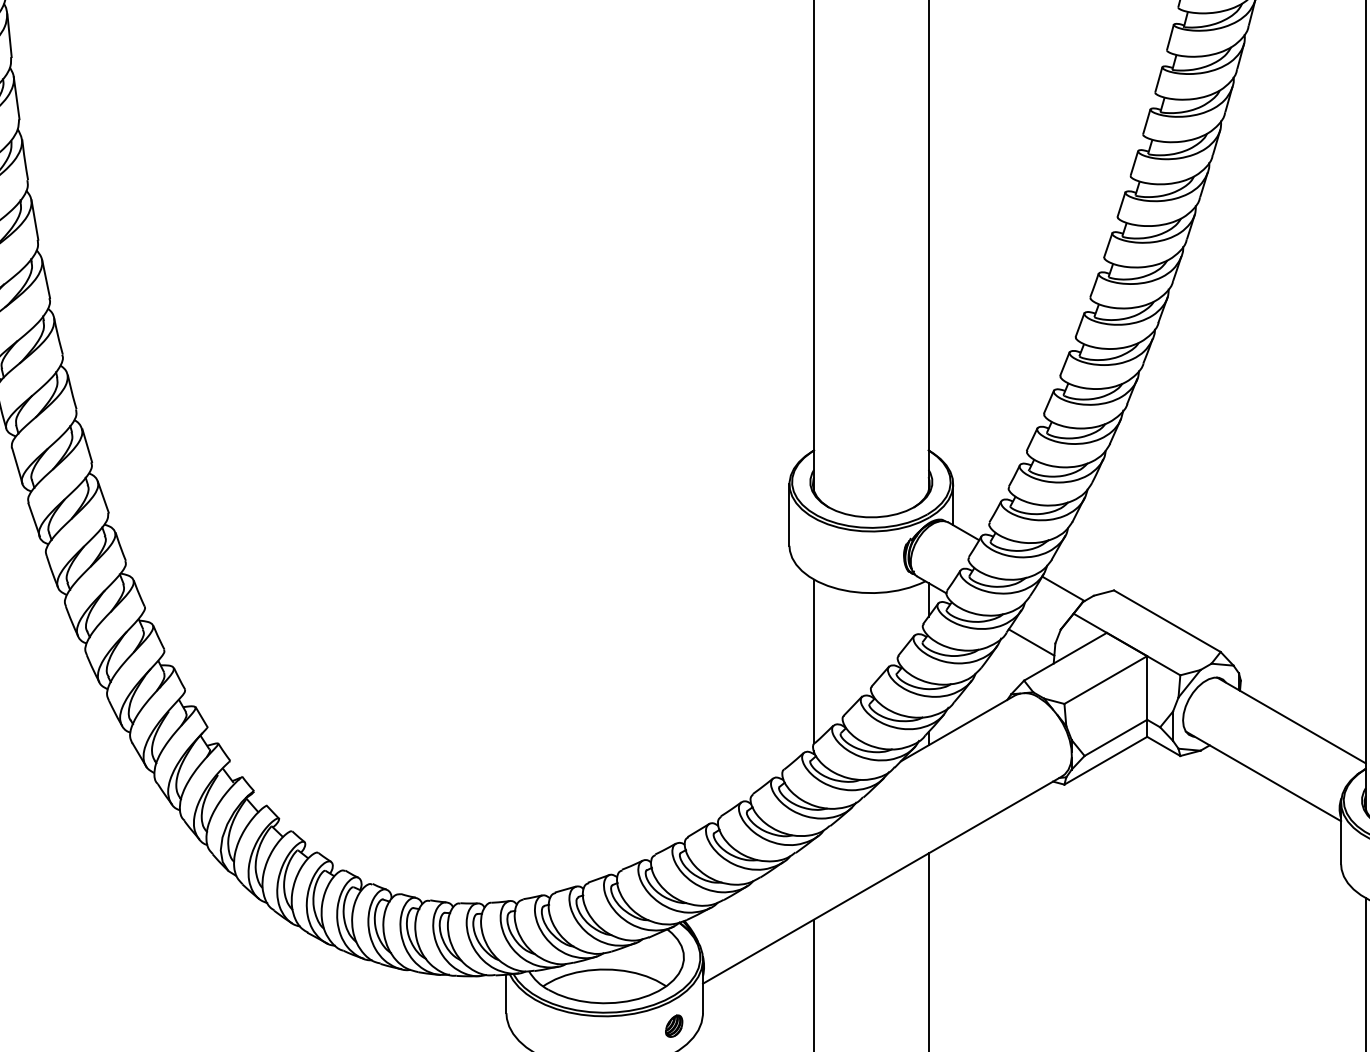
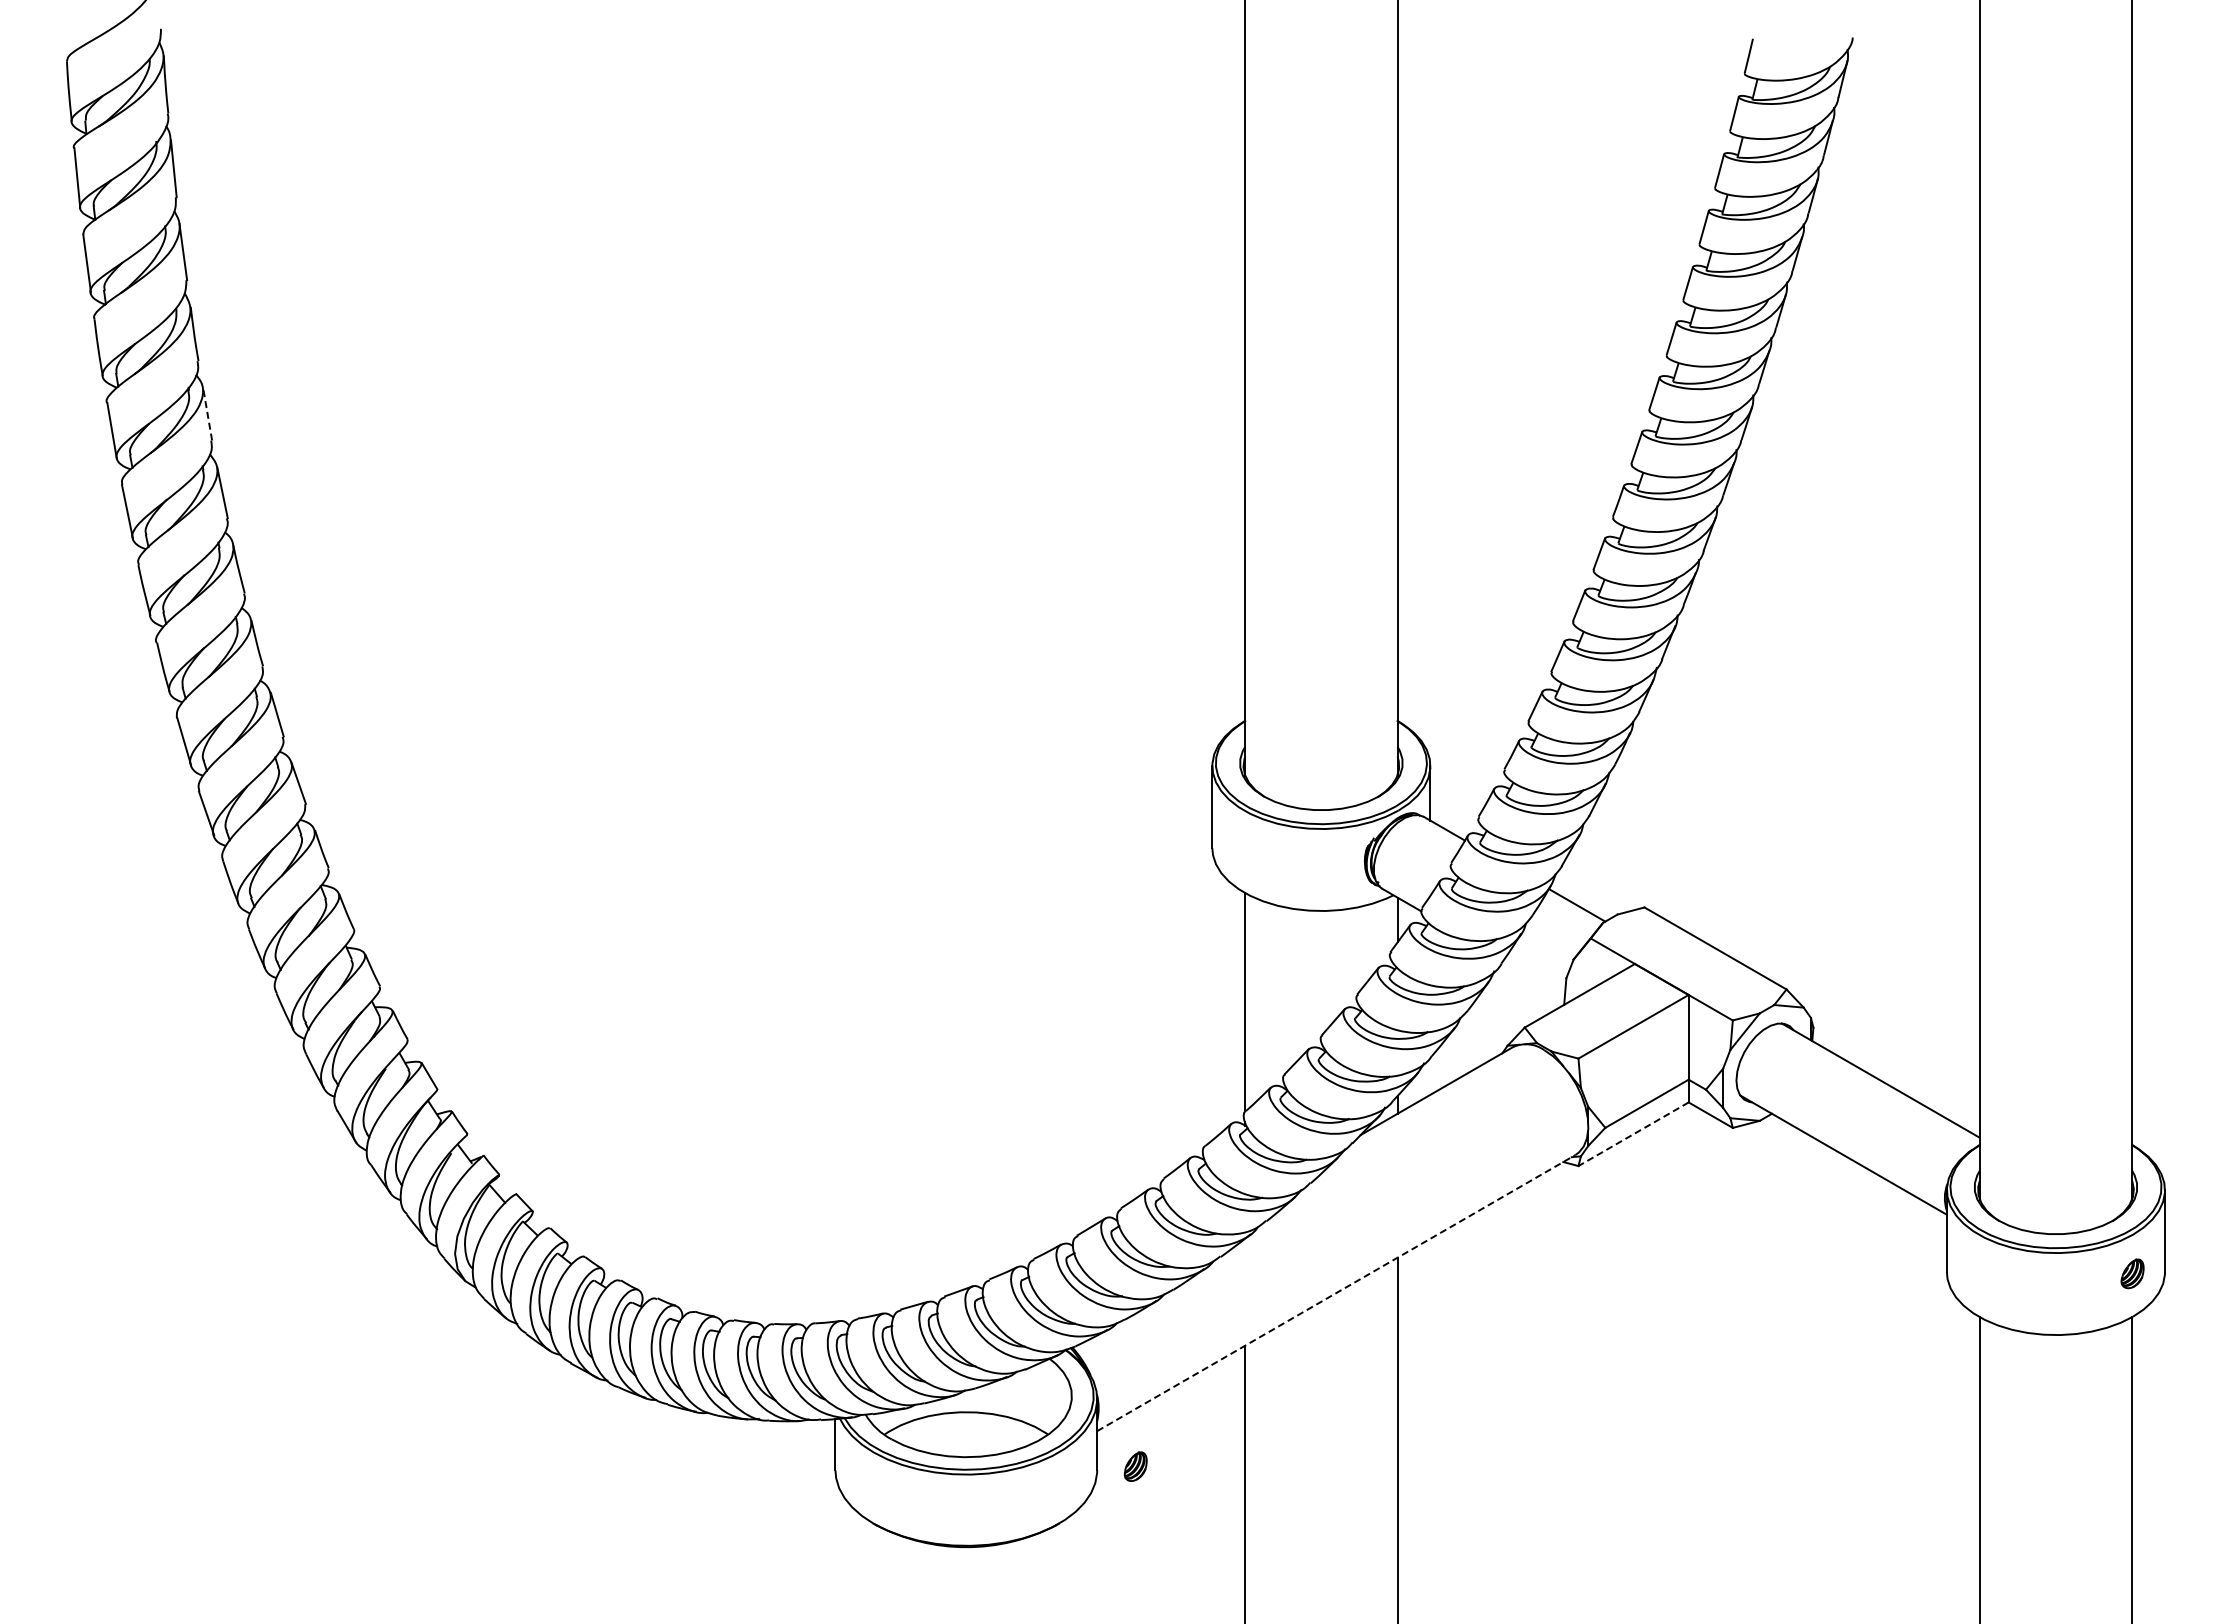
line: (34, 220) -> (207, 414), solid -> dashed
line: (1031, 642) -> (1534, 976), removed
line: (1105, 760) -> (1633, 1134), solid -> dashed
line: (882, 879) -> (1336, 1292), solid -> dashed
part: (673, 1026) -> (1135, 1466), moved

